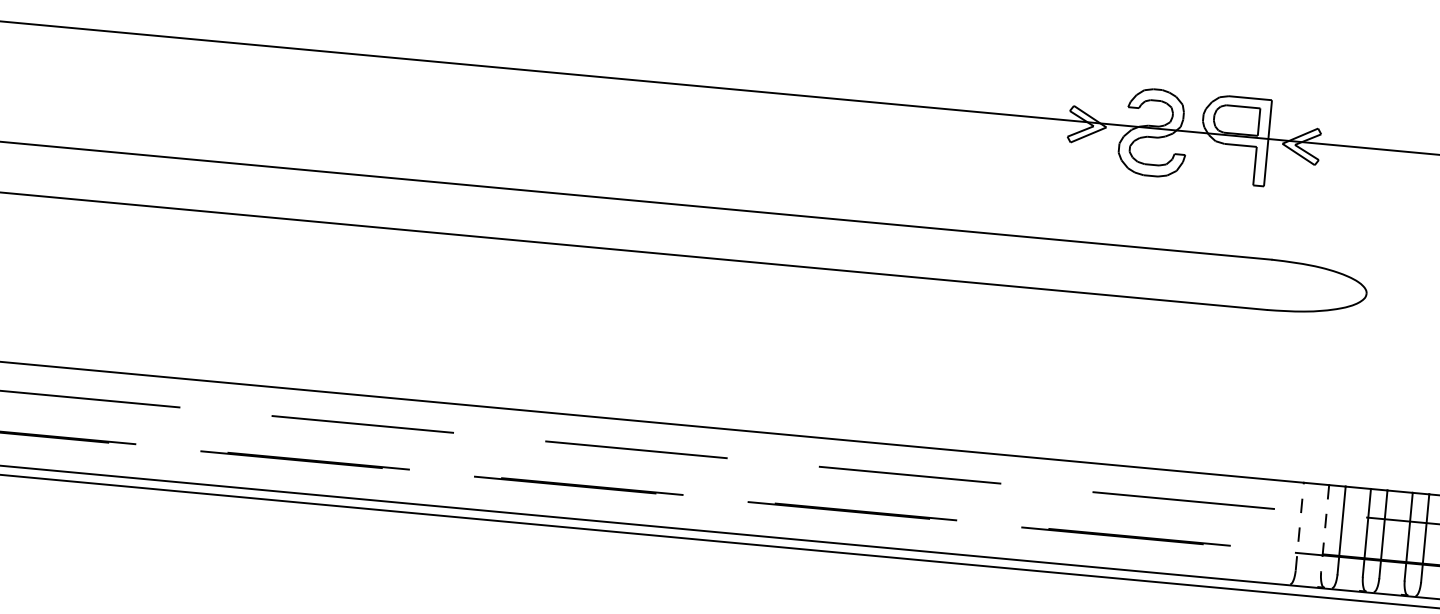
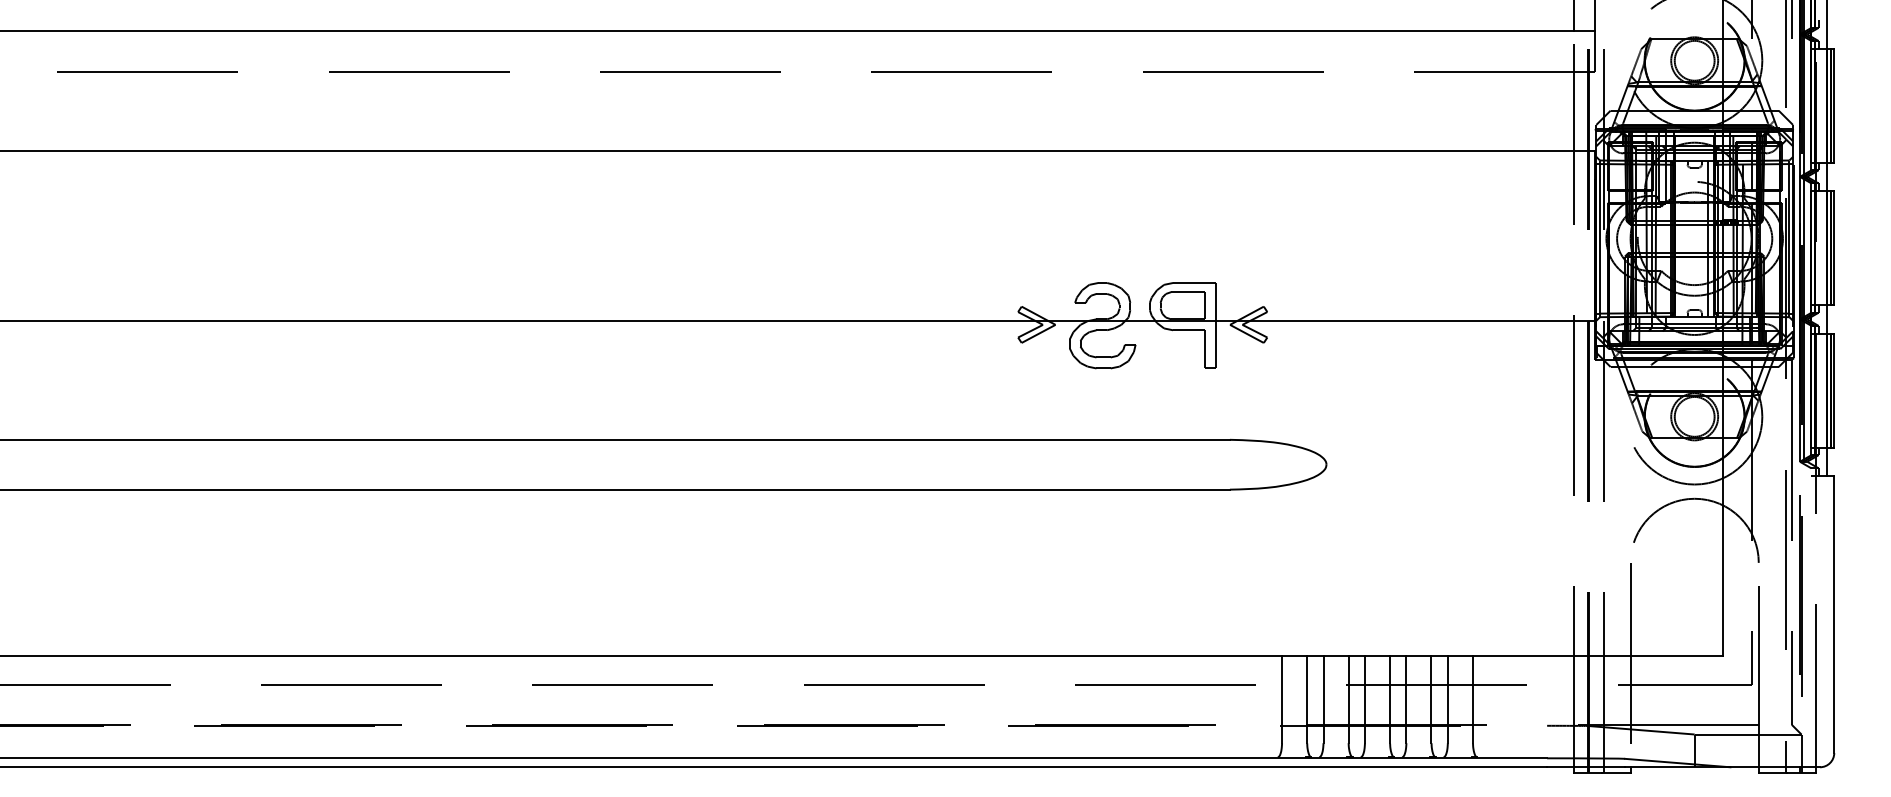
line: (1300, 526) -> (1282, 699), dashed -> solid
line: (1325, 528) -> (1307, 699), dashed -> solid

